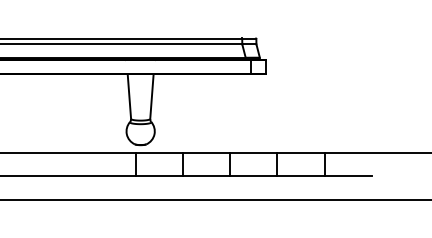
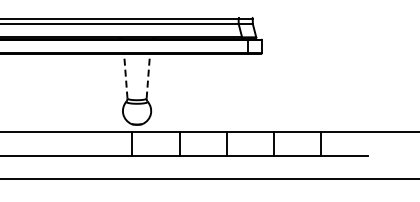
line: (129, 96) -> (125, 76), solid -> dashed
line: (151, 96) -> (147, 76), solid -> dashed

